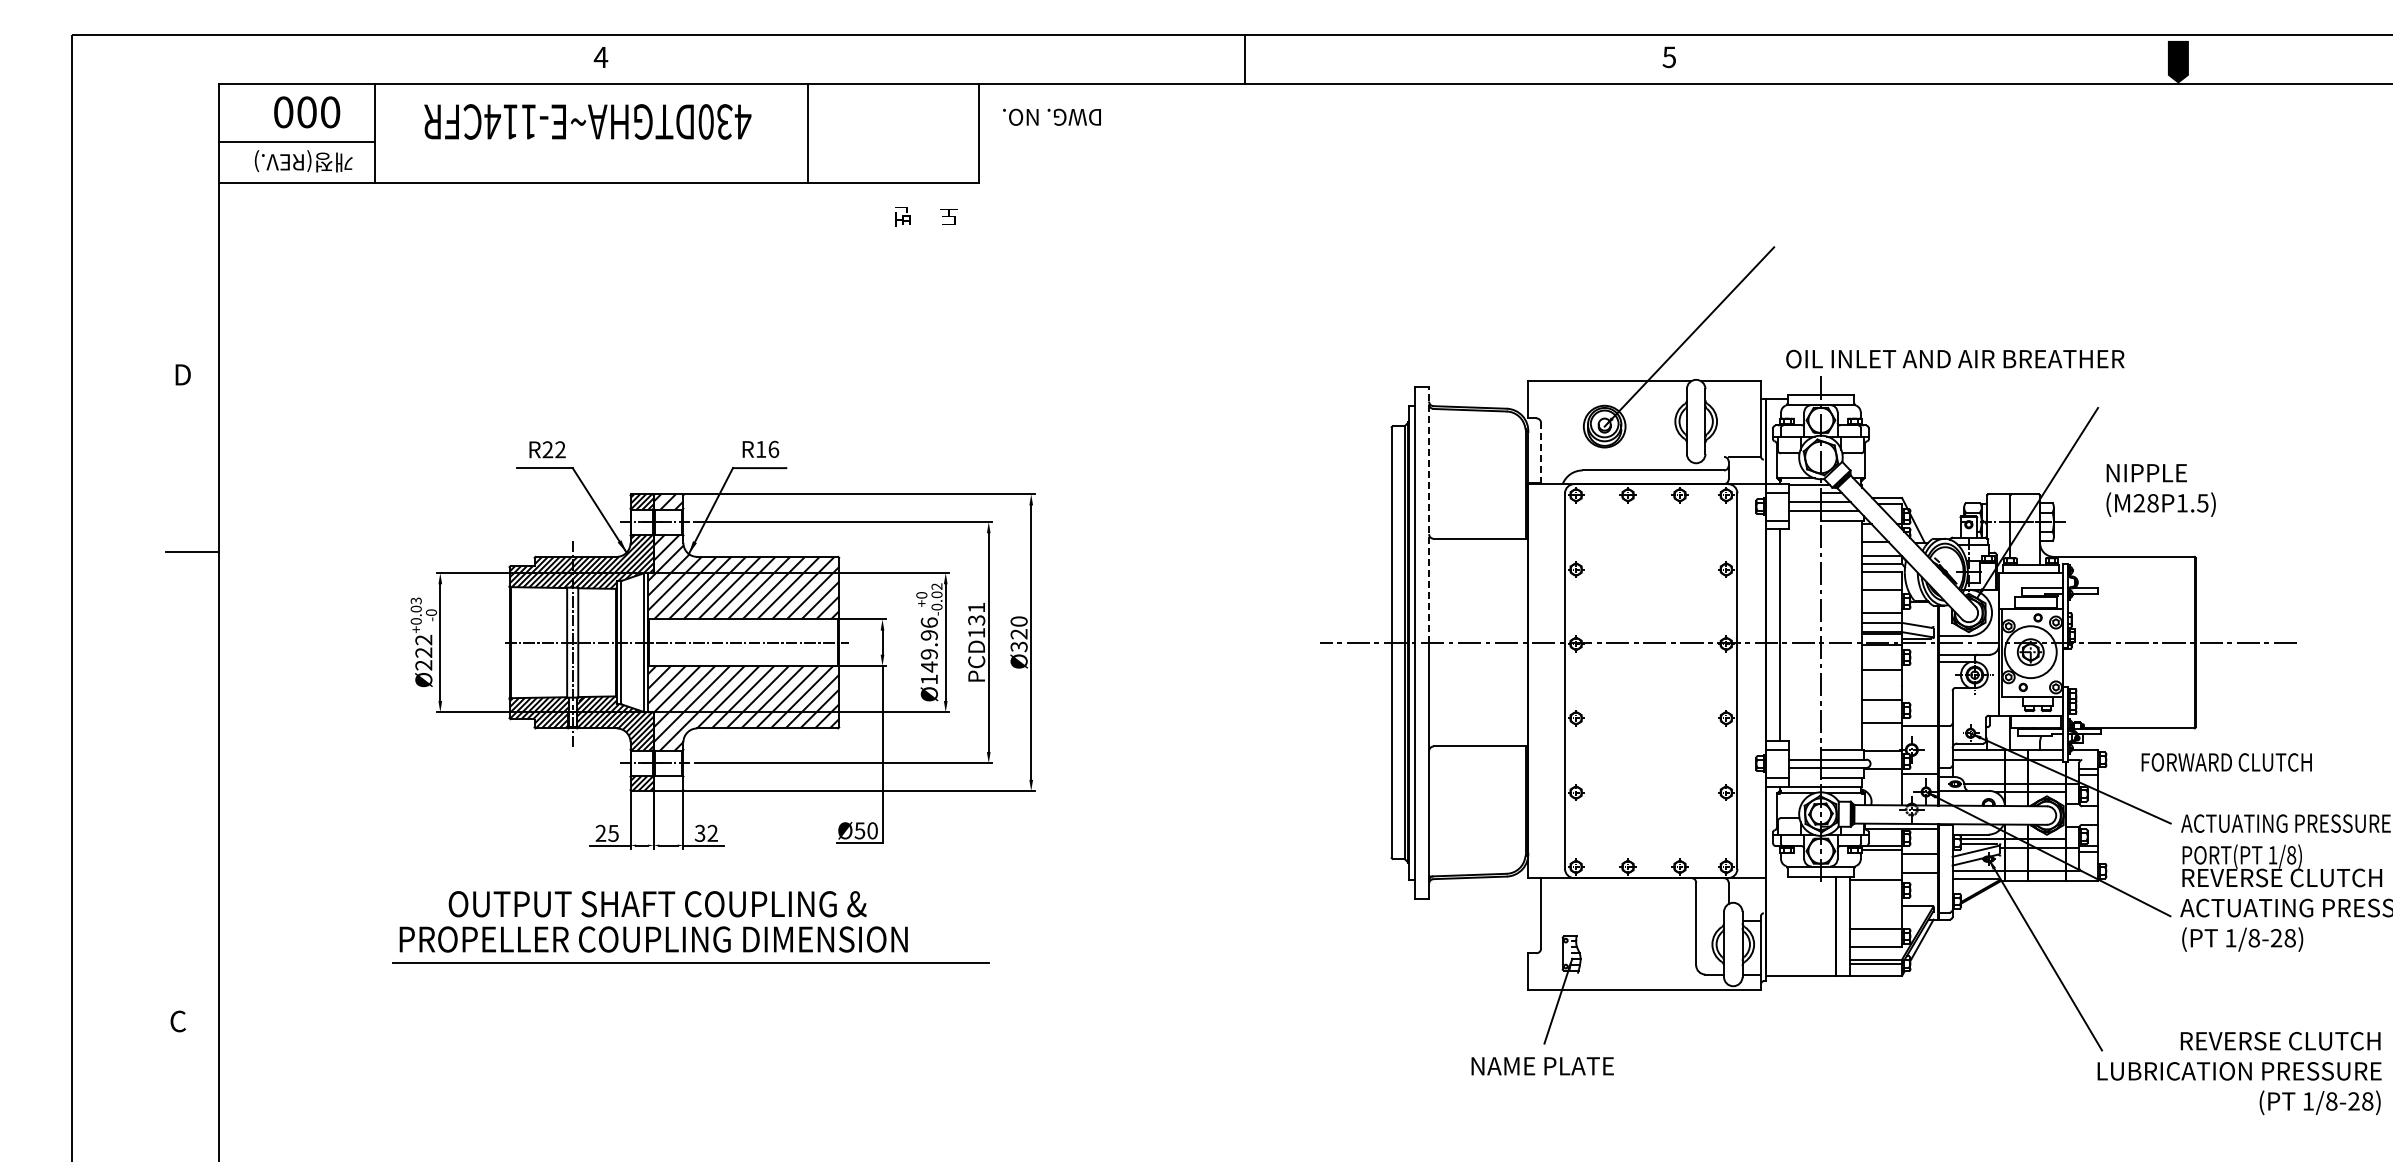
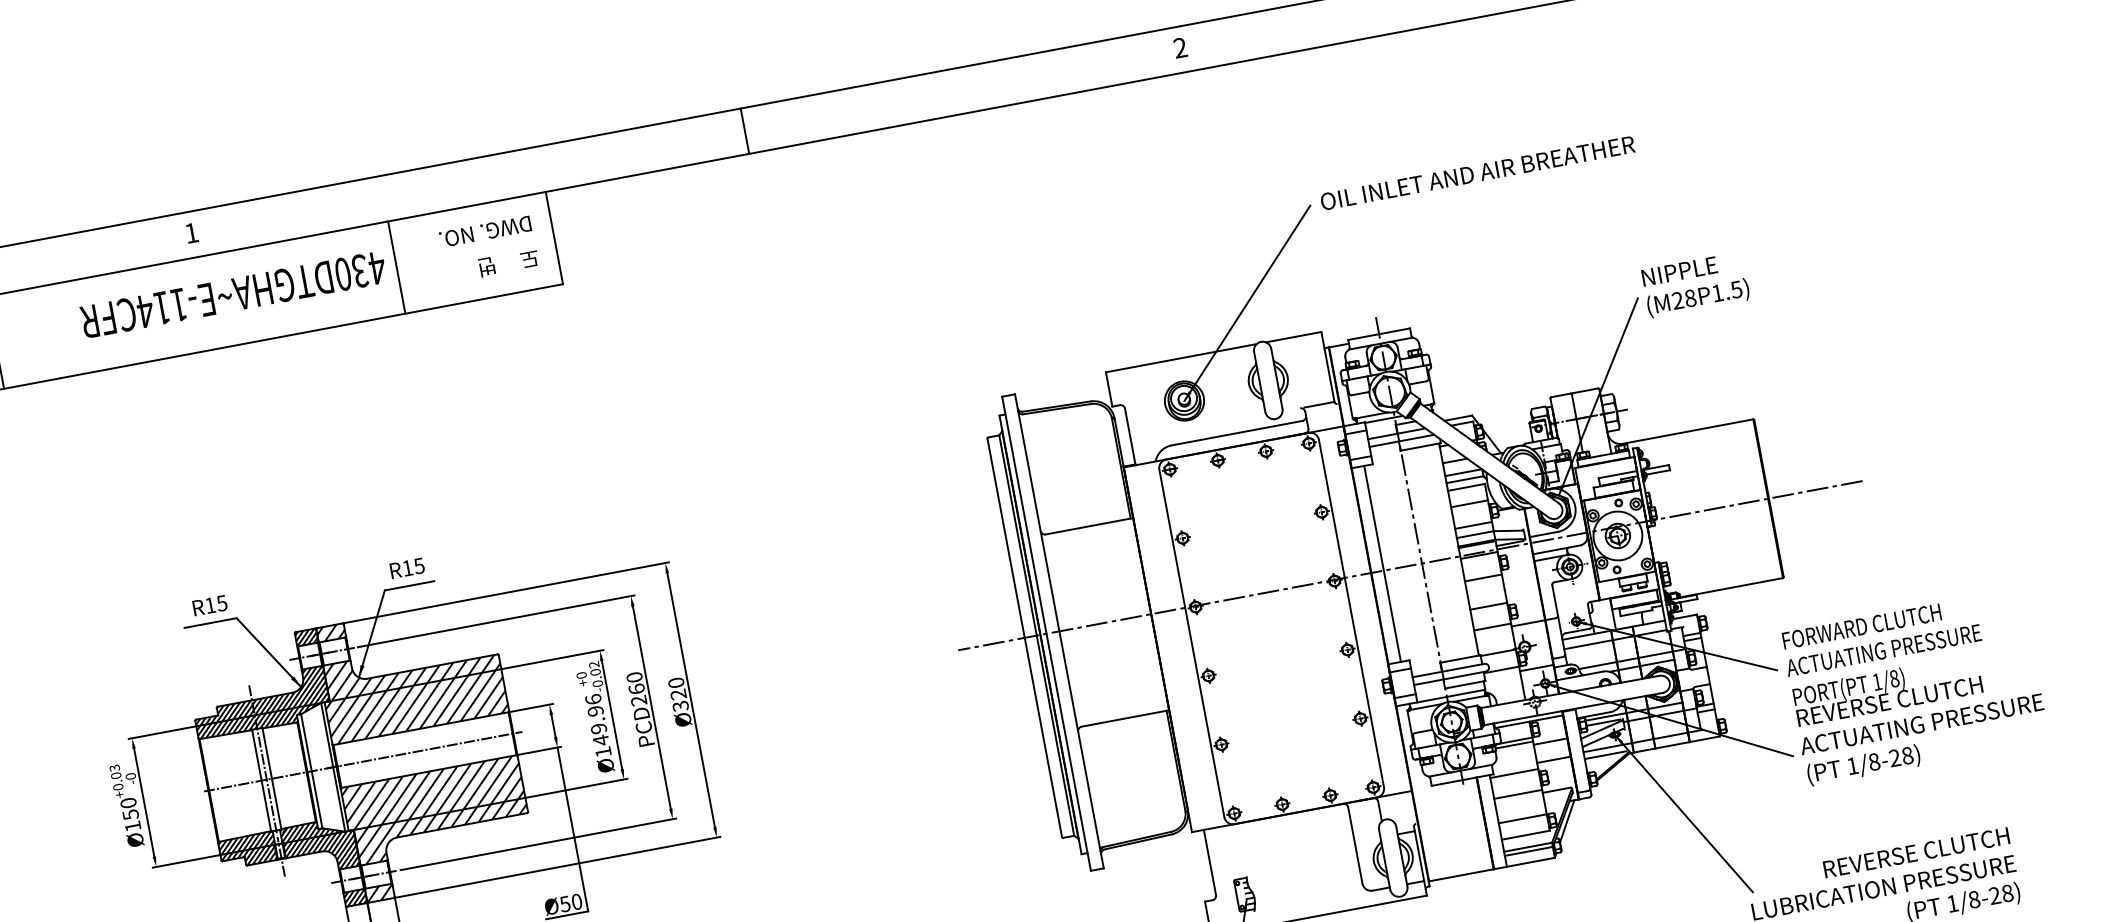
text: (600, 57) -> (191, 233), 4 -> 1
text: (1668, 57) -> (1179, 48), 5 -> 2
line: (1244, 58) -> (744, 130), moved
text: (1051, 116) -> (484, 231), moved
text: (587, 121) -> (233, 294), moved
text: (926, 216) -> (508, 262), moved
text: (1955, 358) -> (1477, 172), moved
text: (773, 448) -> (419, 565), R16 -> R15
text: (553, 449) -> (215, 604), R22 -> R15
line: (1541, 453) -> (1130, 436), dashed -> solid
text: (2160, 490) -> (1695, 285), moved
line: (1429, 514) -> (1037, 512), dashed -> solid
text: (976, 620) -> (636, 689), PCD131 -> PCD260
text: (423, 652) -> (130, 814), Ø222 -> Ø150
text: (2226, 762) -> (1861, 626), moved
hatch: (668, 782) -> (379, 892), added
line: (1876, 902) -> (1518, 794), added

